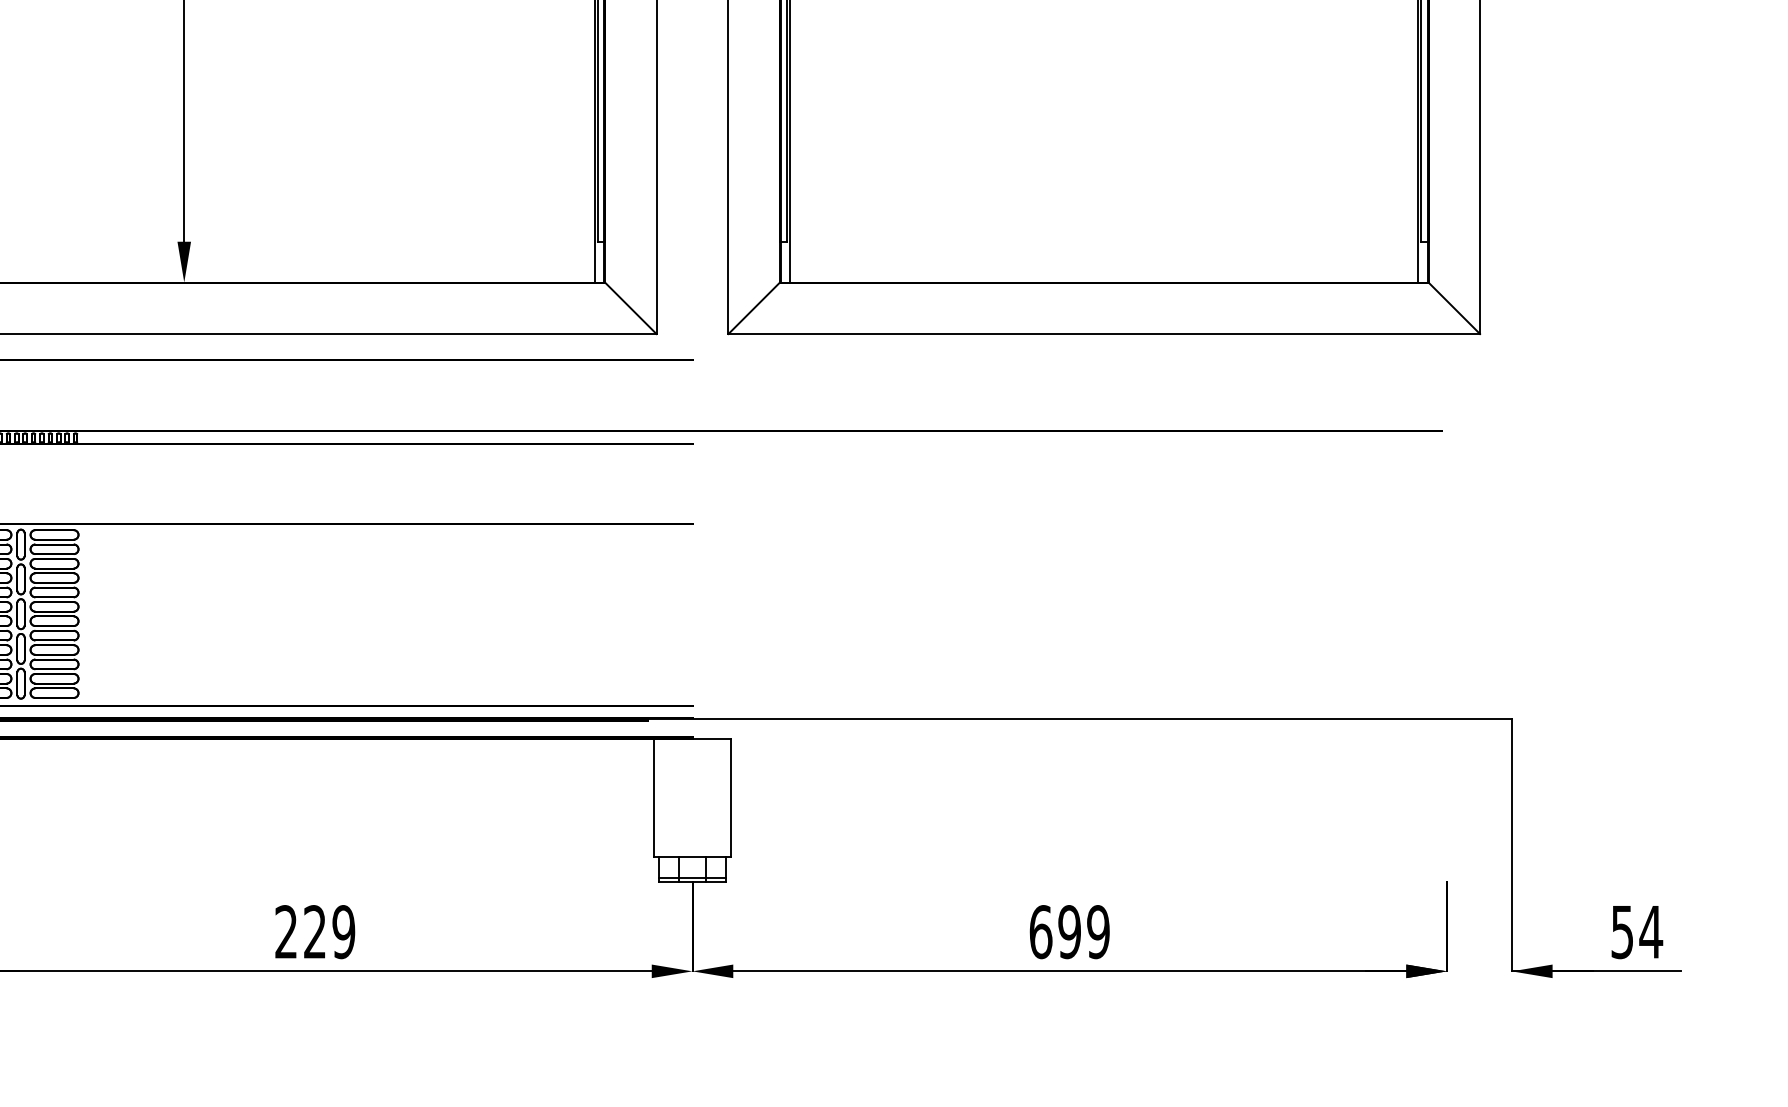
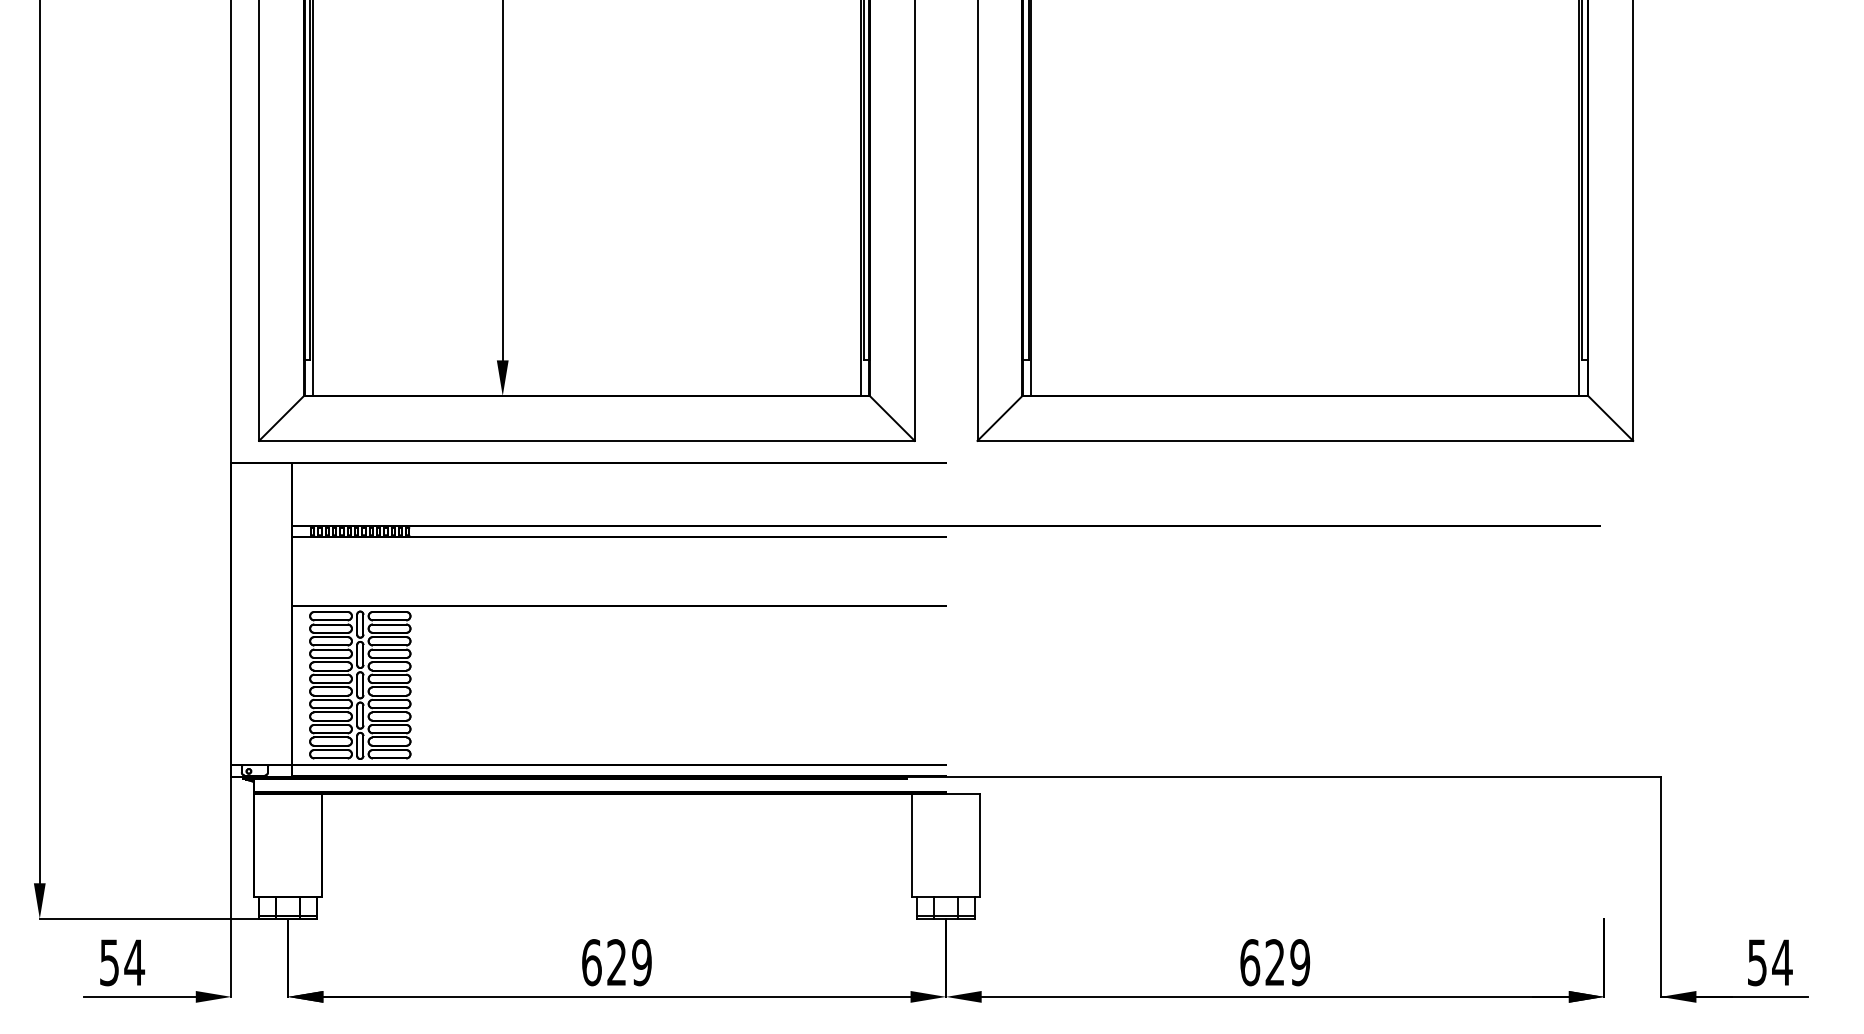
text: (286, 931) -> (591, 962), 229 -> 629
text: (1068, 931) -> (1274, 962), 699 -> 629

